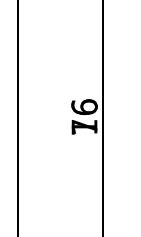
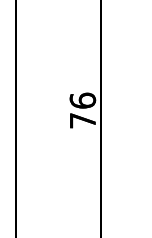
text: (84, 127) -> (82, 120), 16 -> 76

